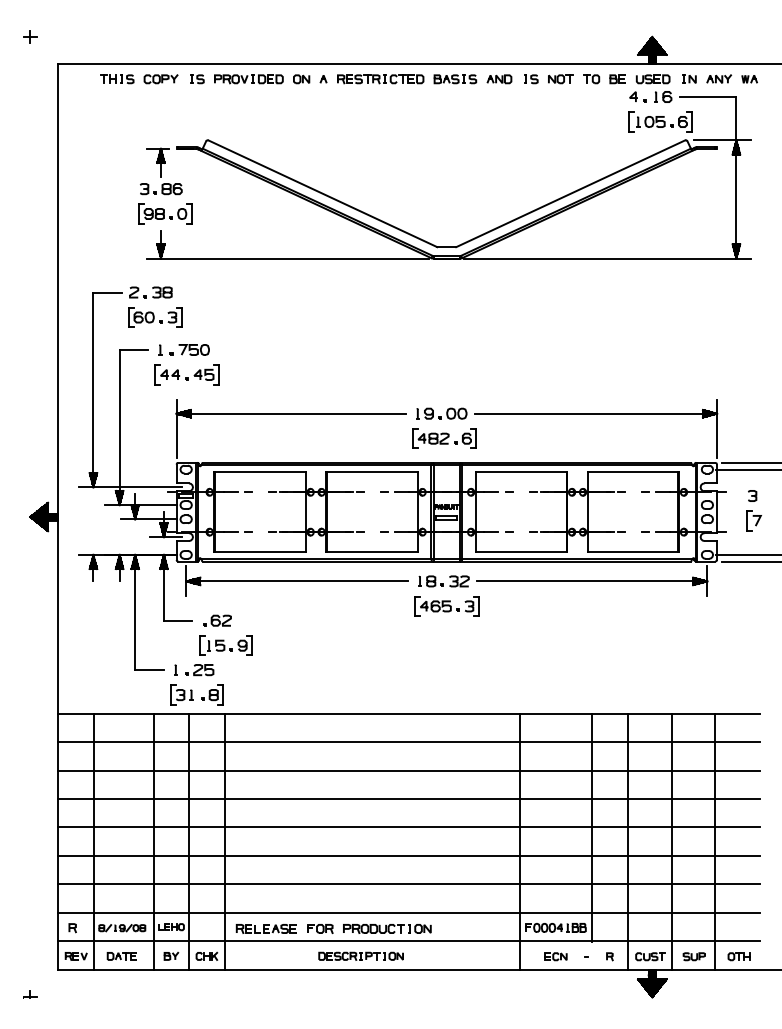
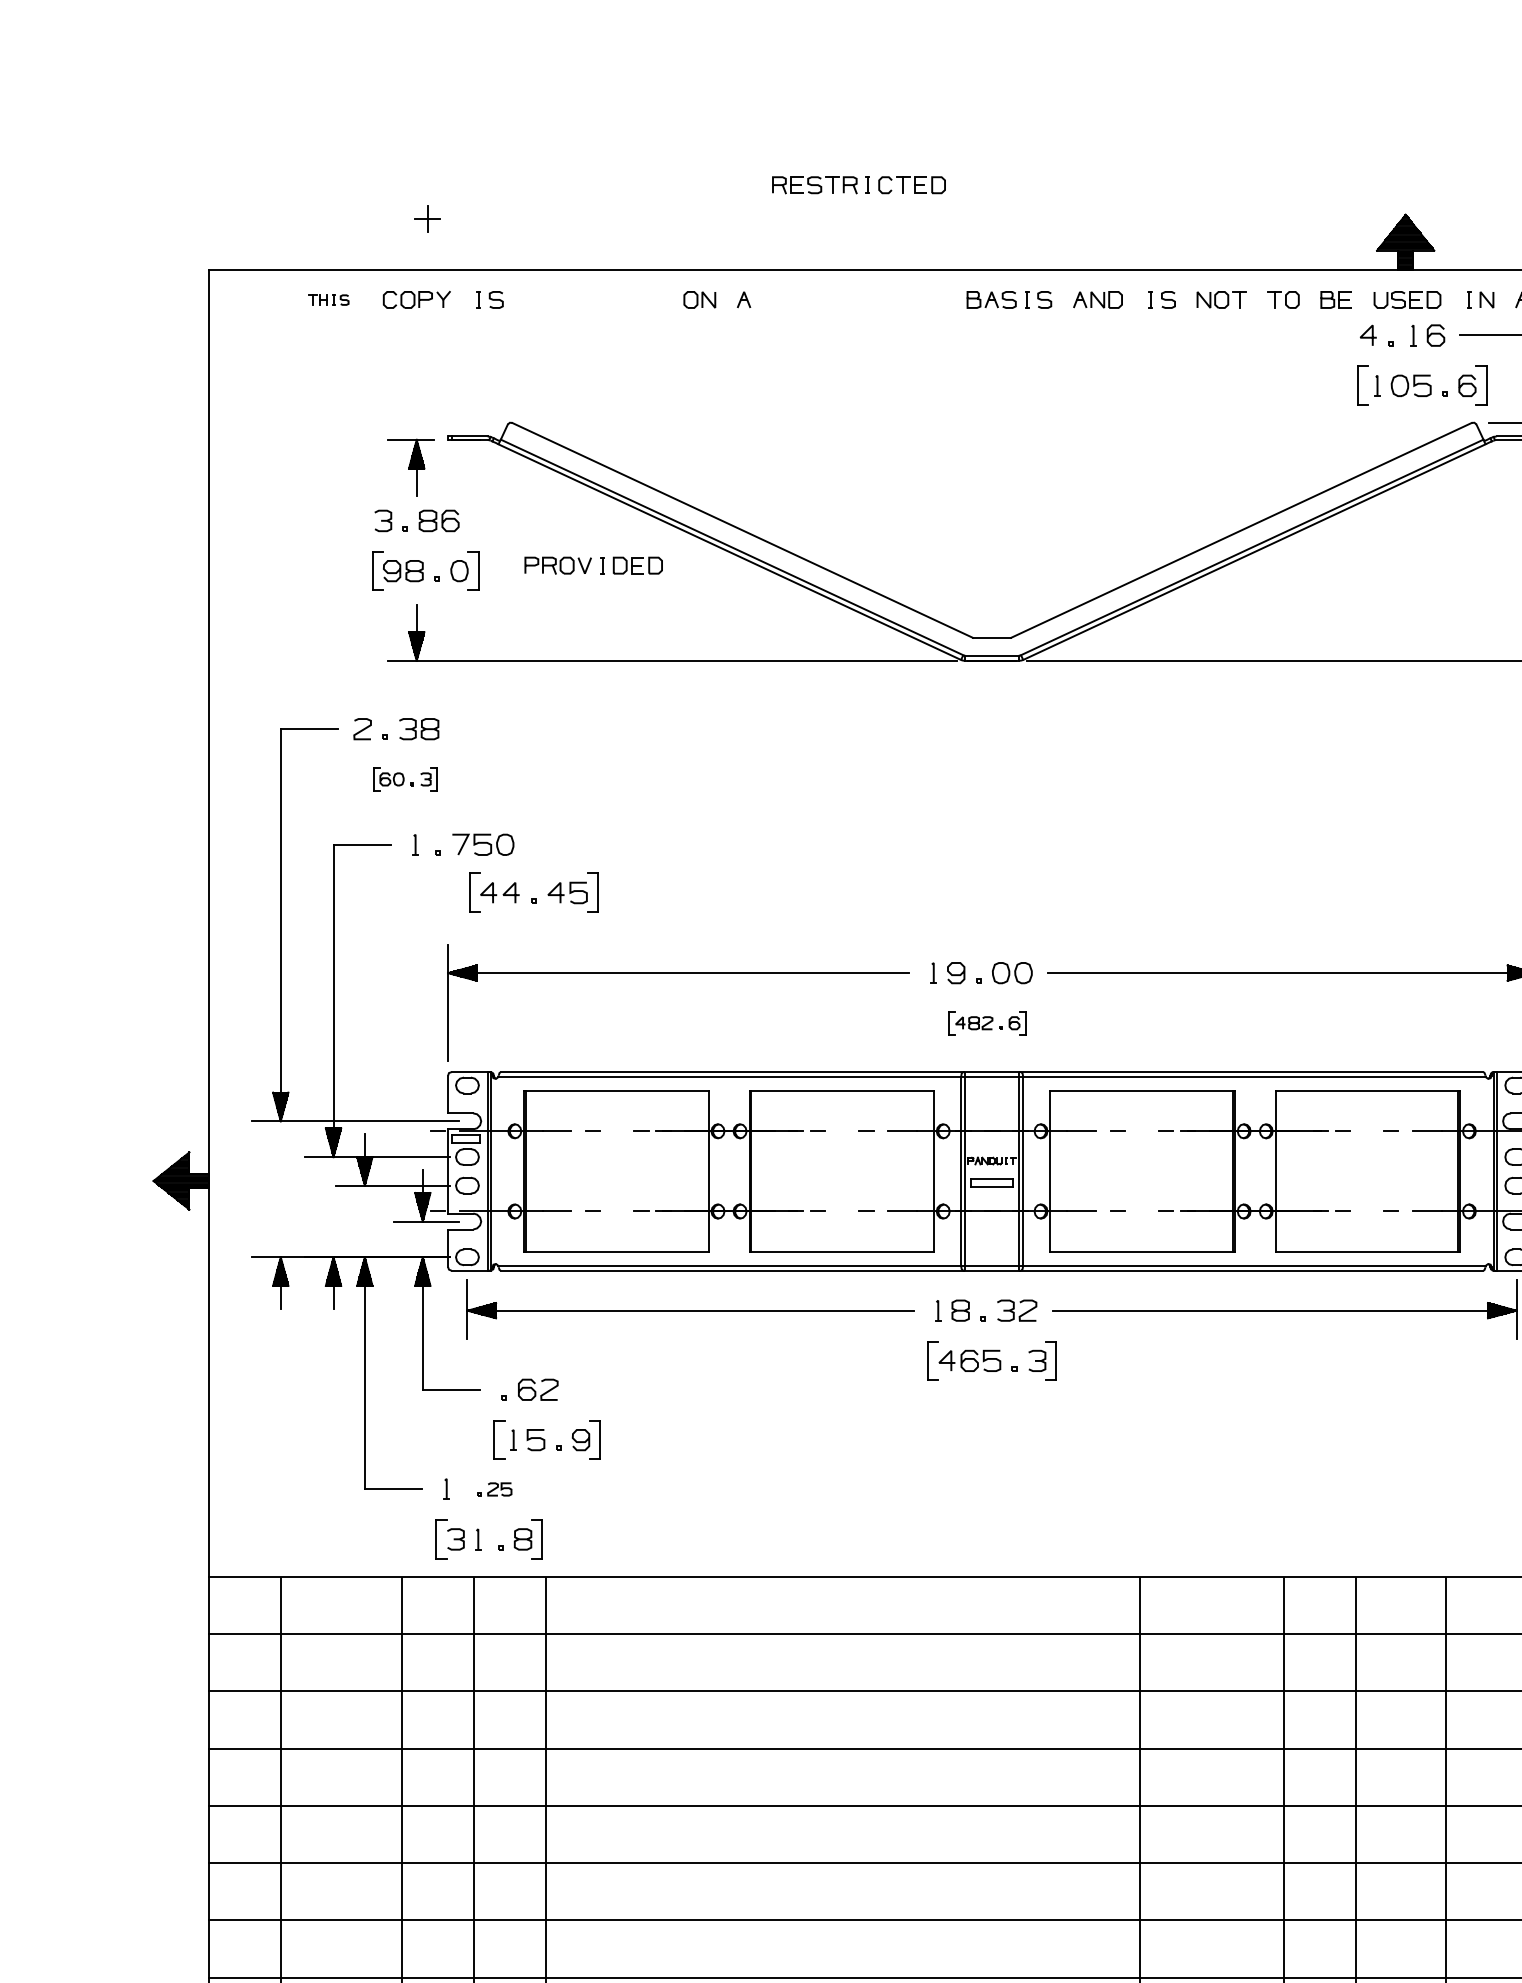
part: (30, 36) -> (427, 217), moved
part: (117, 79) -> (329, 300), size x0.6
part: (248, 79) -> (592, 566), moved
part: (380, 79) -> (858, 185), moved
part: (155, 317) -> (405, 779), size x0.6
part: (186, 374) -> (532, 892), moved
part: (444, 438) -> (987, 1022), size x0.6
part: (199, 670) -> (494, 1489), size x0.6

